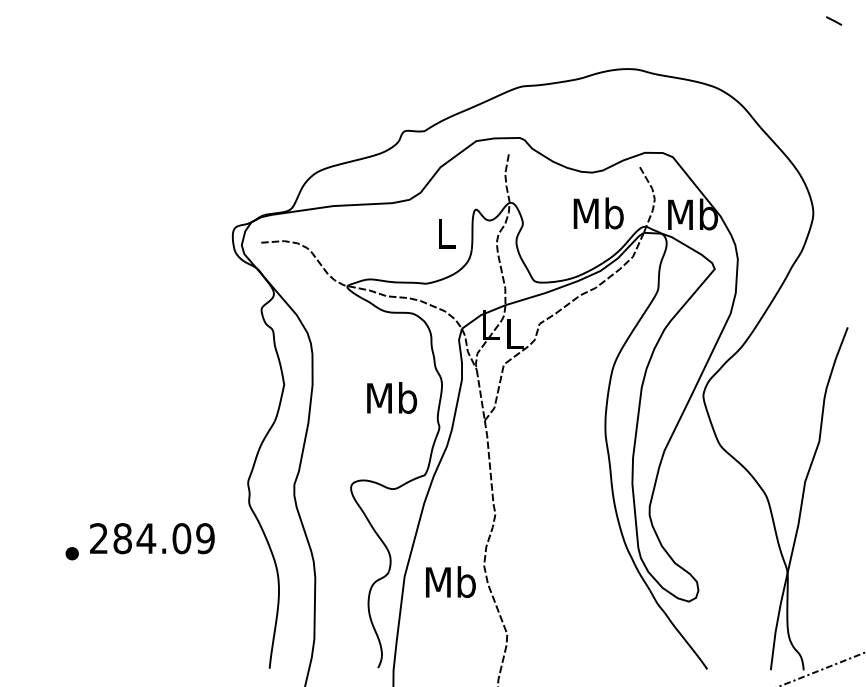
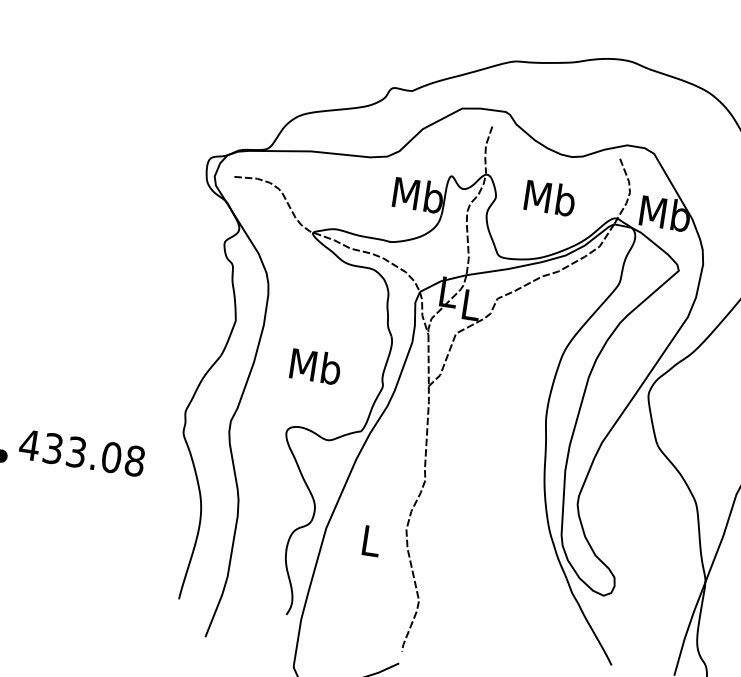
text: (598, 213) -> (549, 198), moved
text: (446, 233) -> (418, 195), L -> Mb
text: (392, 397) -> (316, 366), moved
text: (151, 538) -> (81, 452), 284.09 -> 433.08
text: (450, 582) -> (370, 541), Mb -> L

